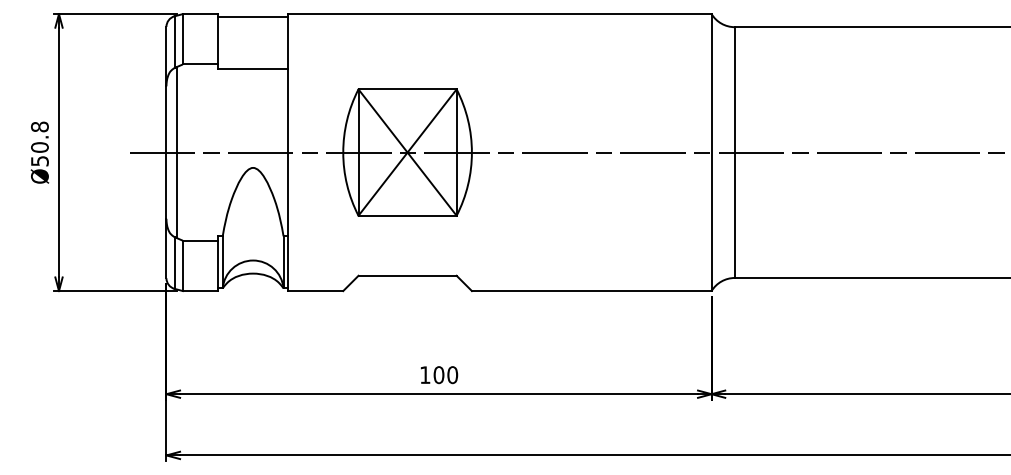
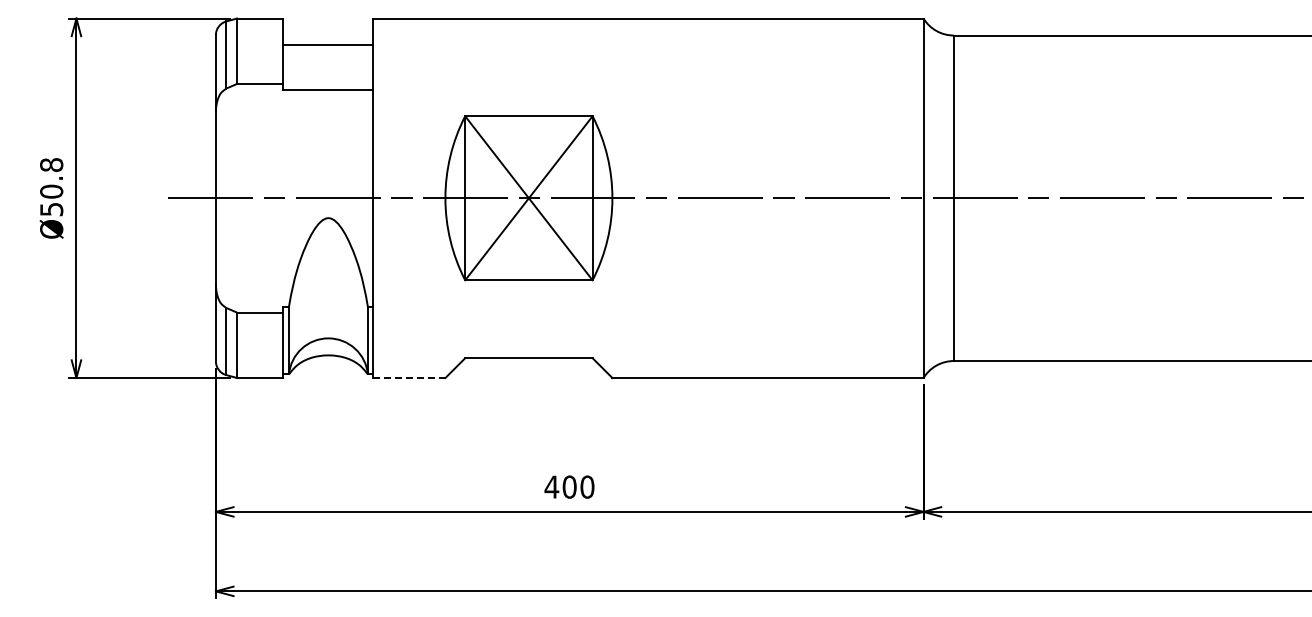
line: (253, 17) -> (328, 45), moved
line: (177, 151) -> (230, 197), removed
line: (315, 291) -> (409, 378), solid -> dashed
text: (424, 374) -> (551, 486), 100 -> 400

